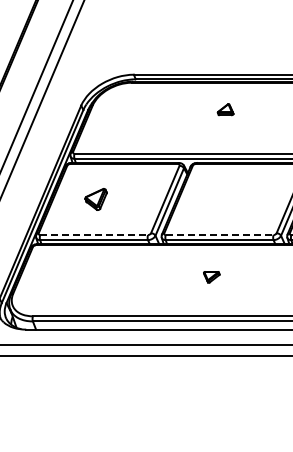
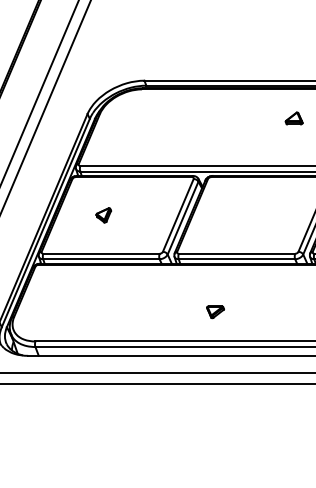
part: (225, 109) -> (294, 118), moved
part: (96, 199) -> (104, 215), size x0.62
line: (94, 235) -> (101, 254), dashed -> solid
line: (219, 235) -> (236, 254), dashed -> solid
part: (211, 277) -> (215, 312), moved

